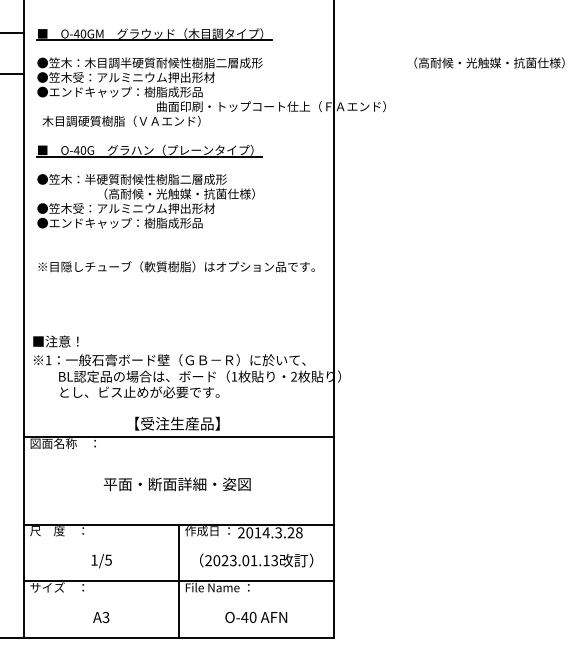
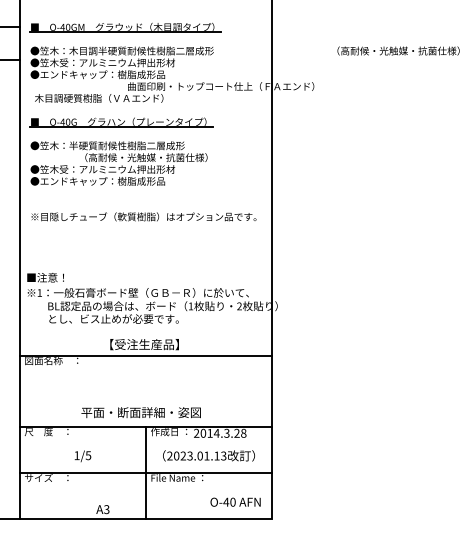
text: (176, 484) -> (140, 412), moved
text: (101, 616) -> (103, 508), moved
text: (256, 616) -> (235, 501), moved

